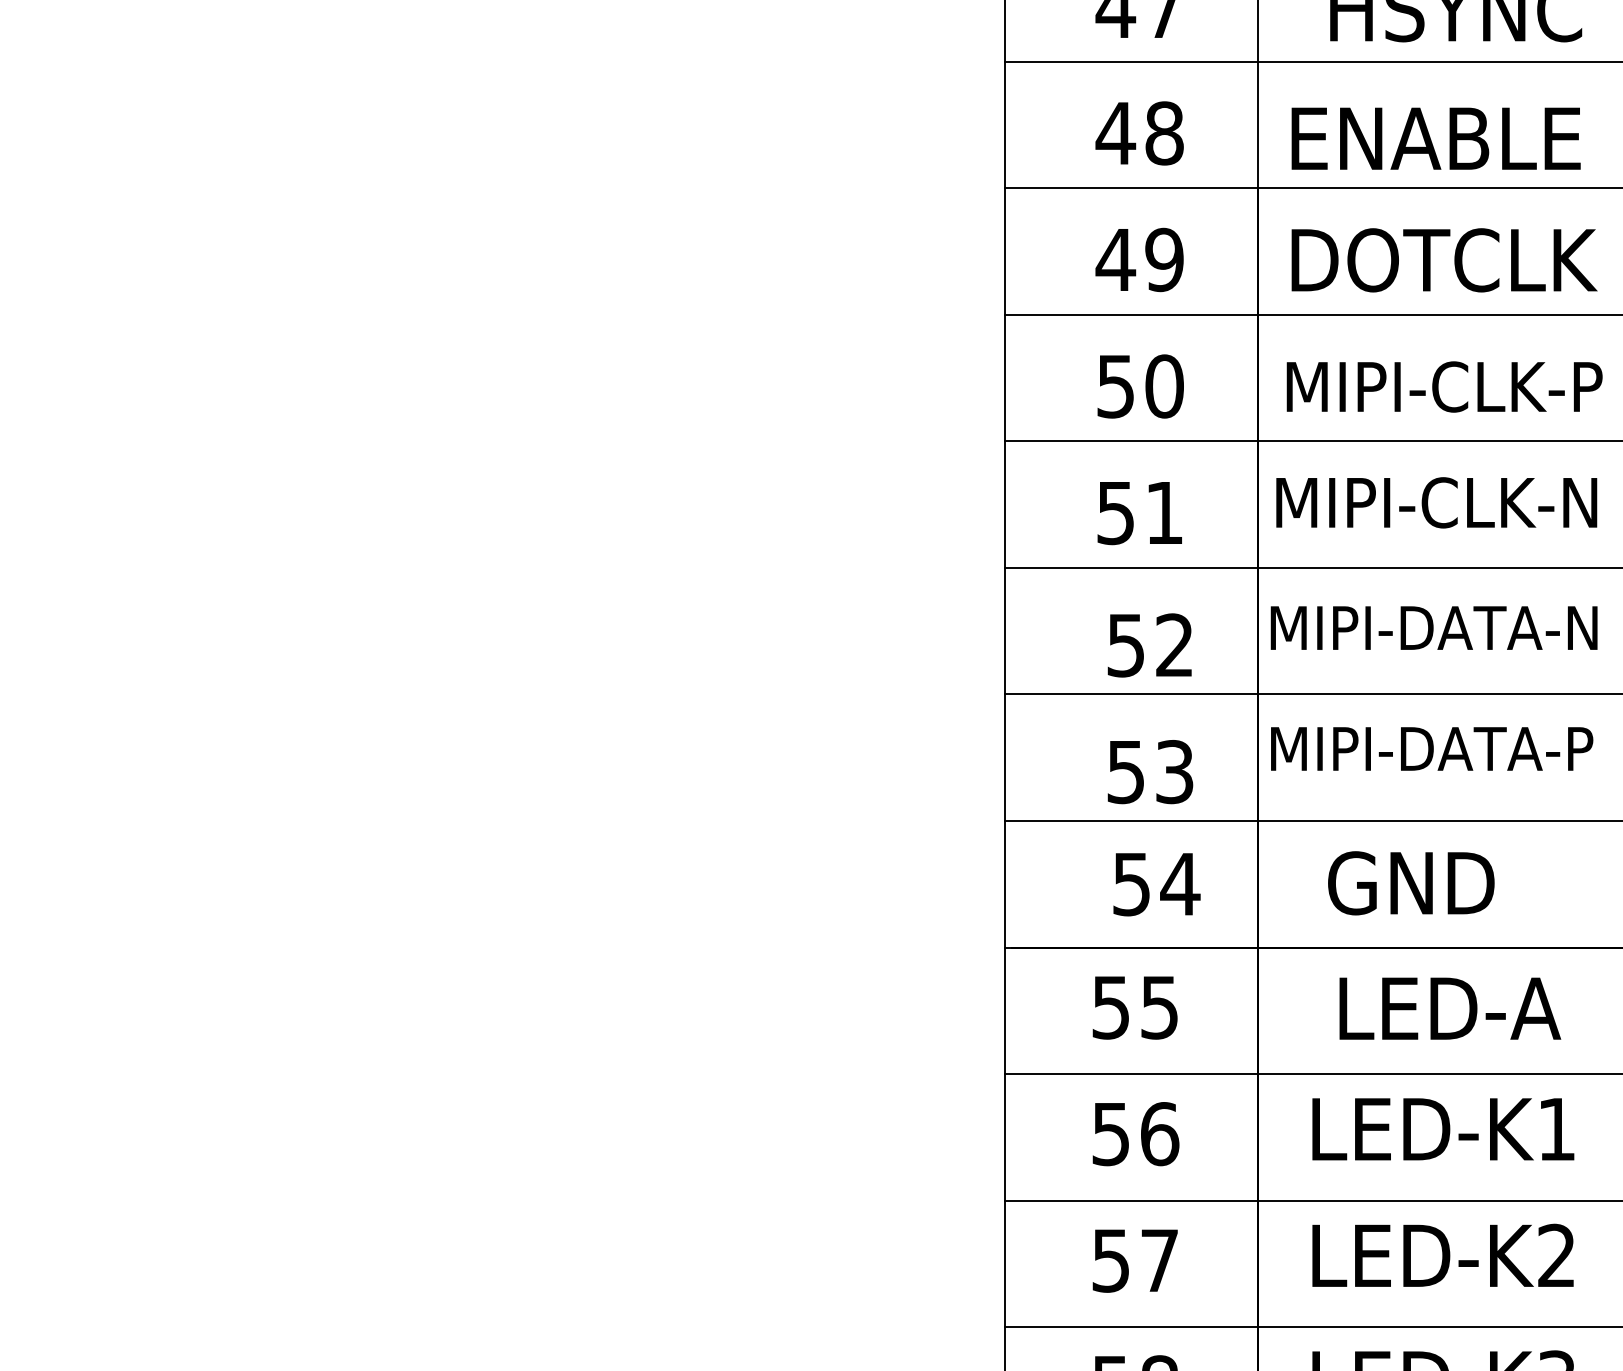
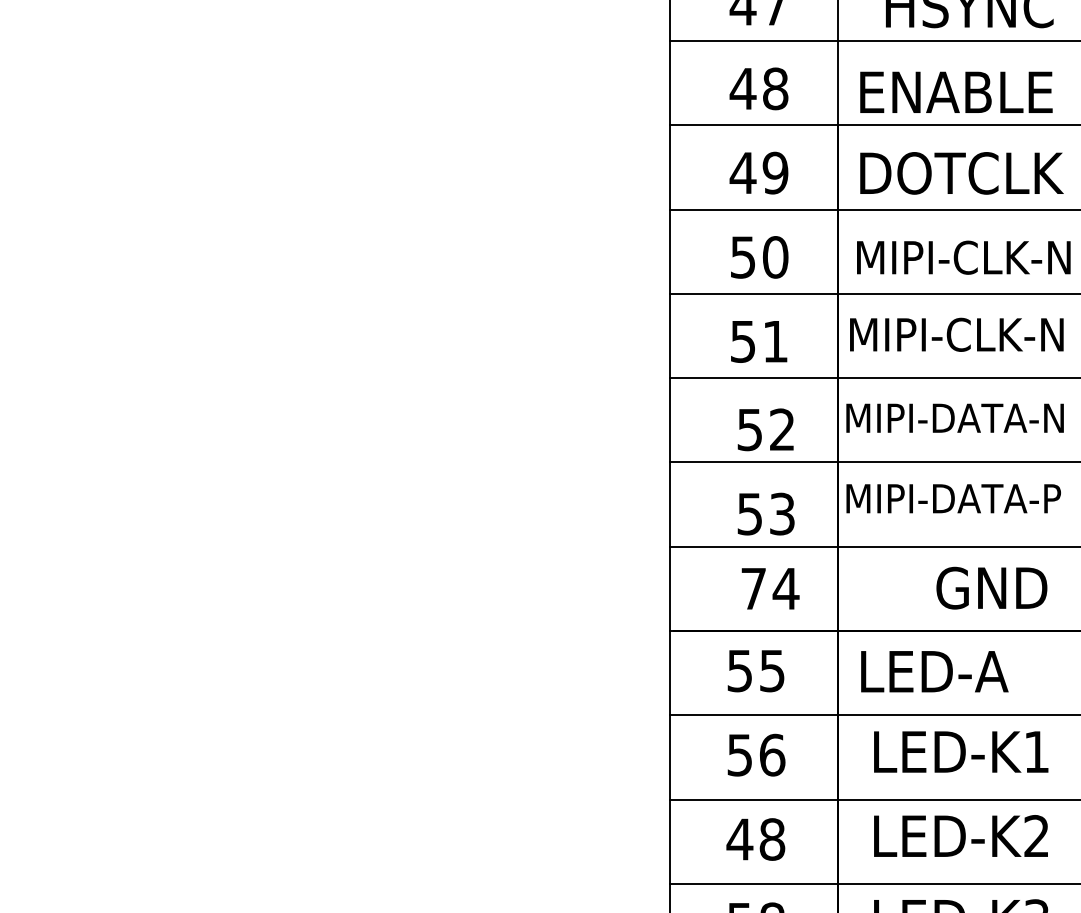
text: (1593, 386) -> (1061, 257), MIPI-CLK-P -> MIPI-CLK-N
text: (1410, 882) -> (991, 587), moved
text: (1131, 885) -> (753, 589), 54 -> 74
text: (1449, 1008) -> (934, 671), moved
text: (1134, 1260) -> (755, 839), 57 -> 48

